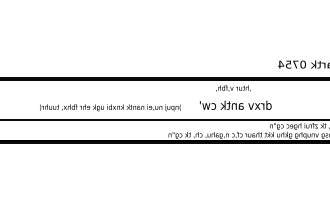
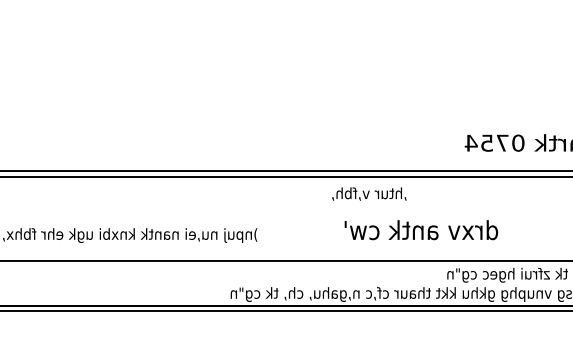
text: (235, 104) -> (420, 228), moved

